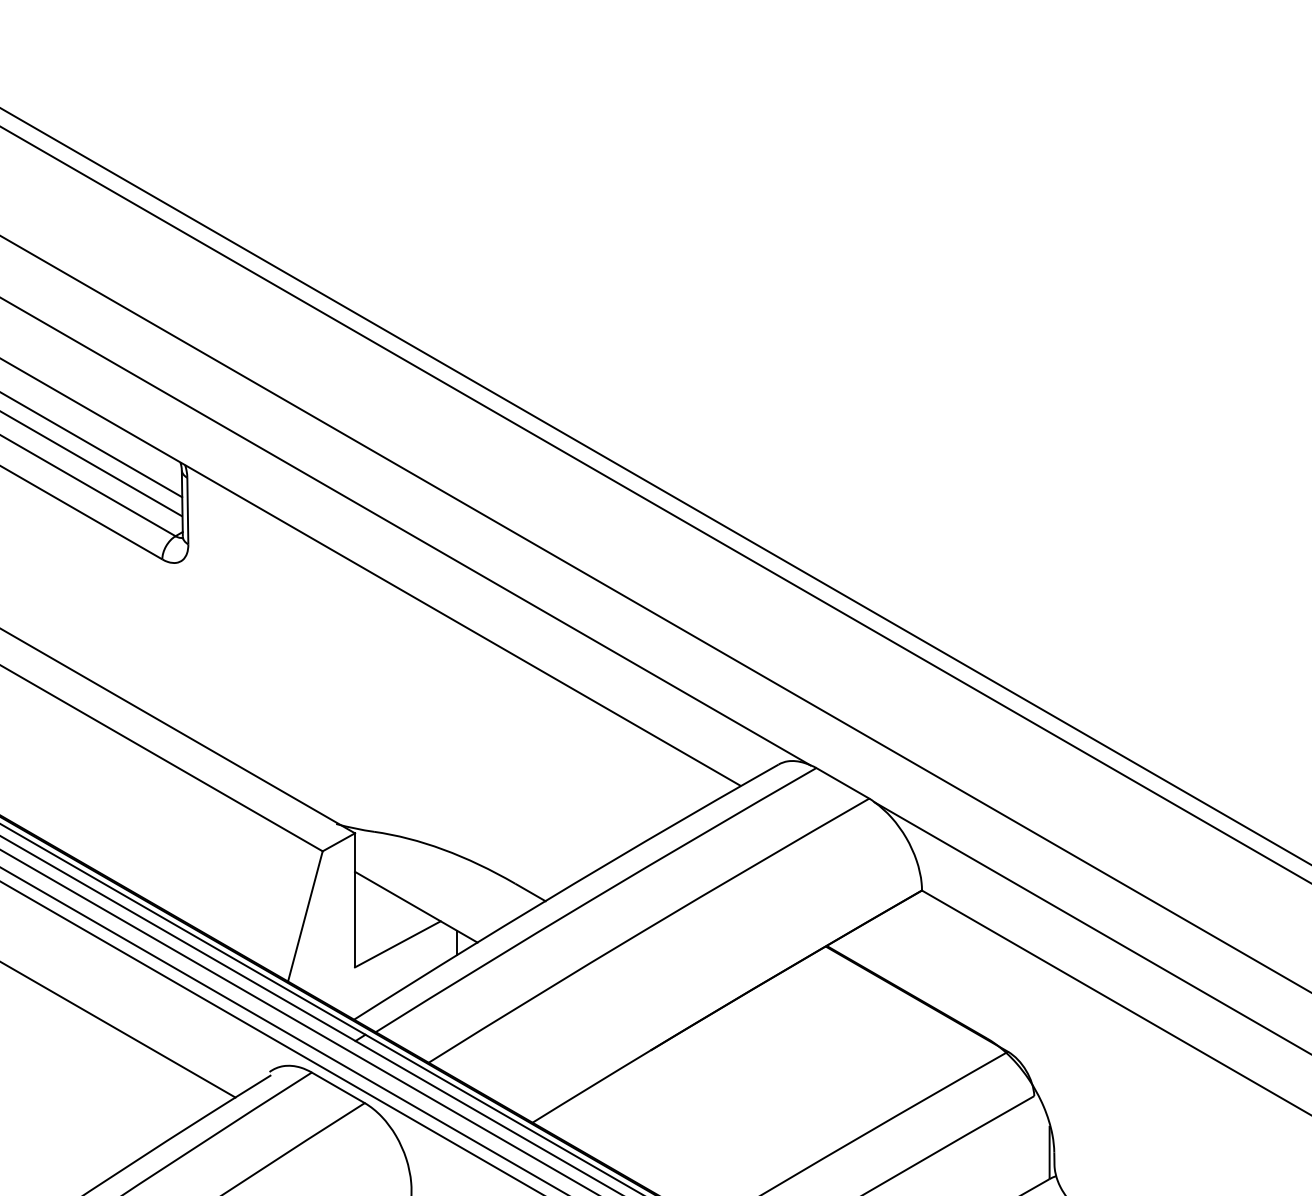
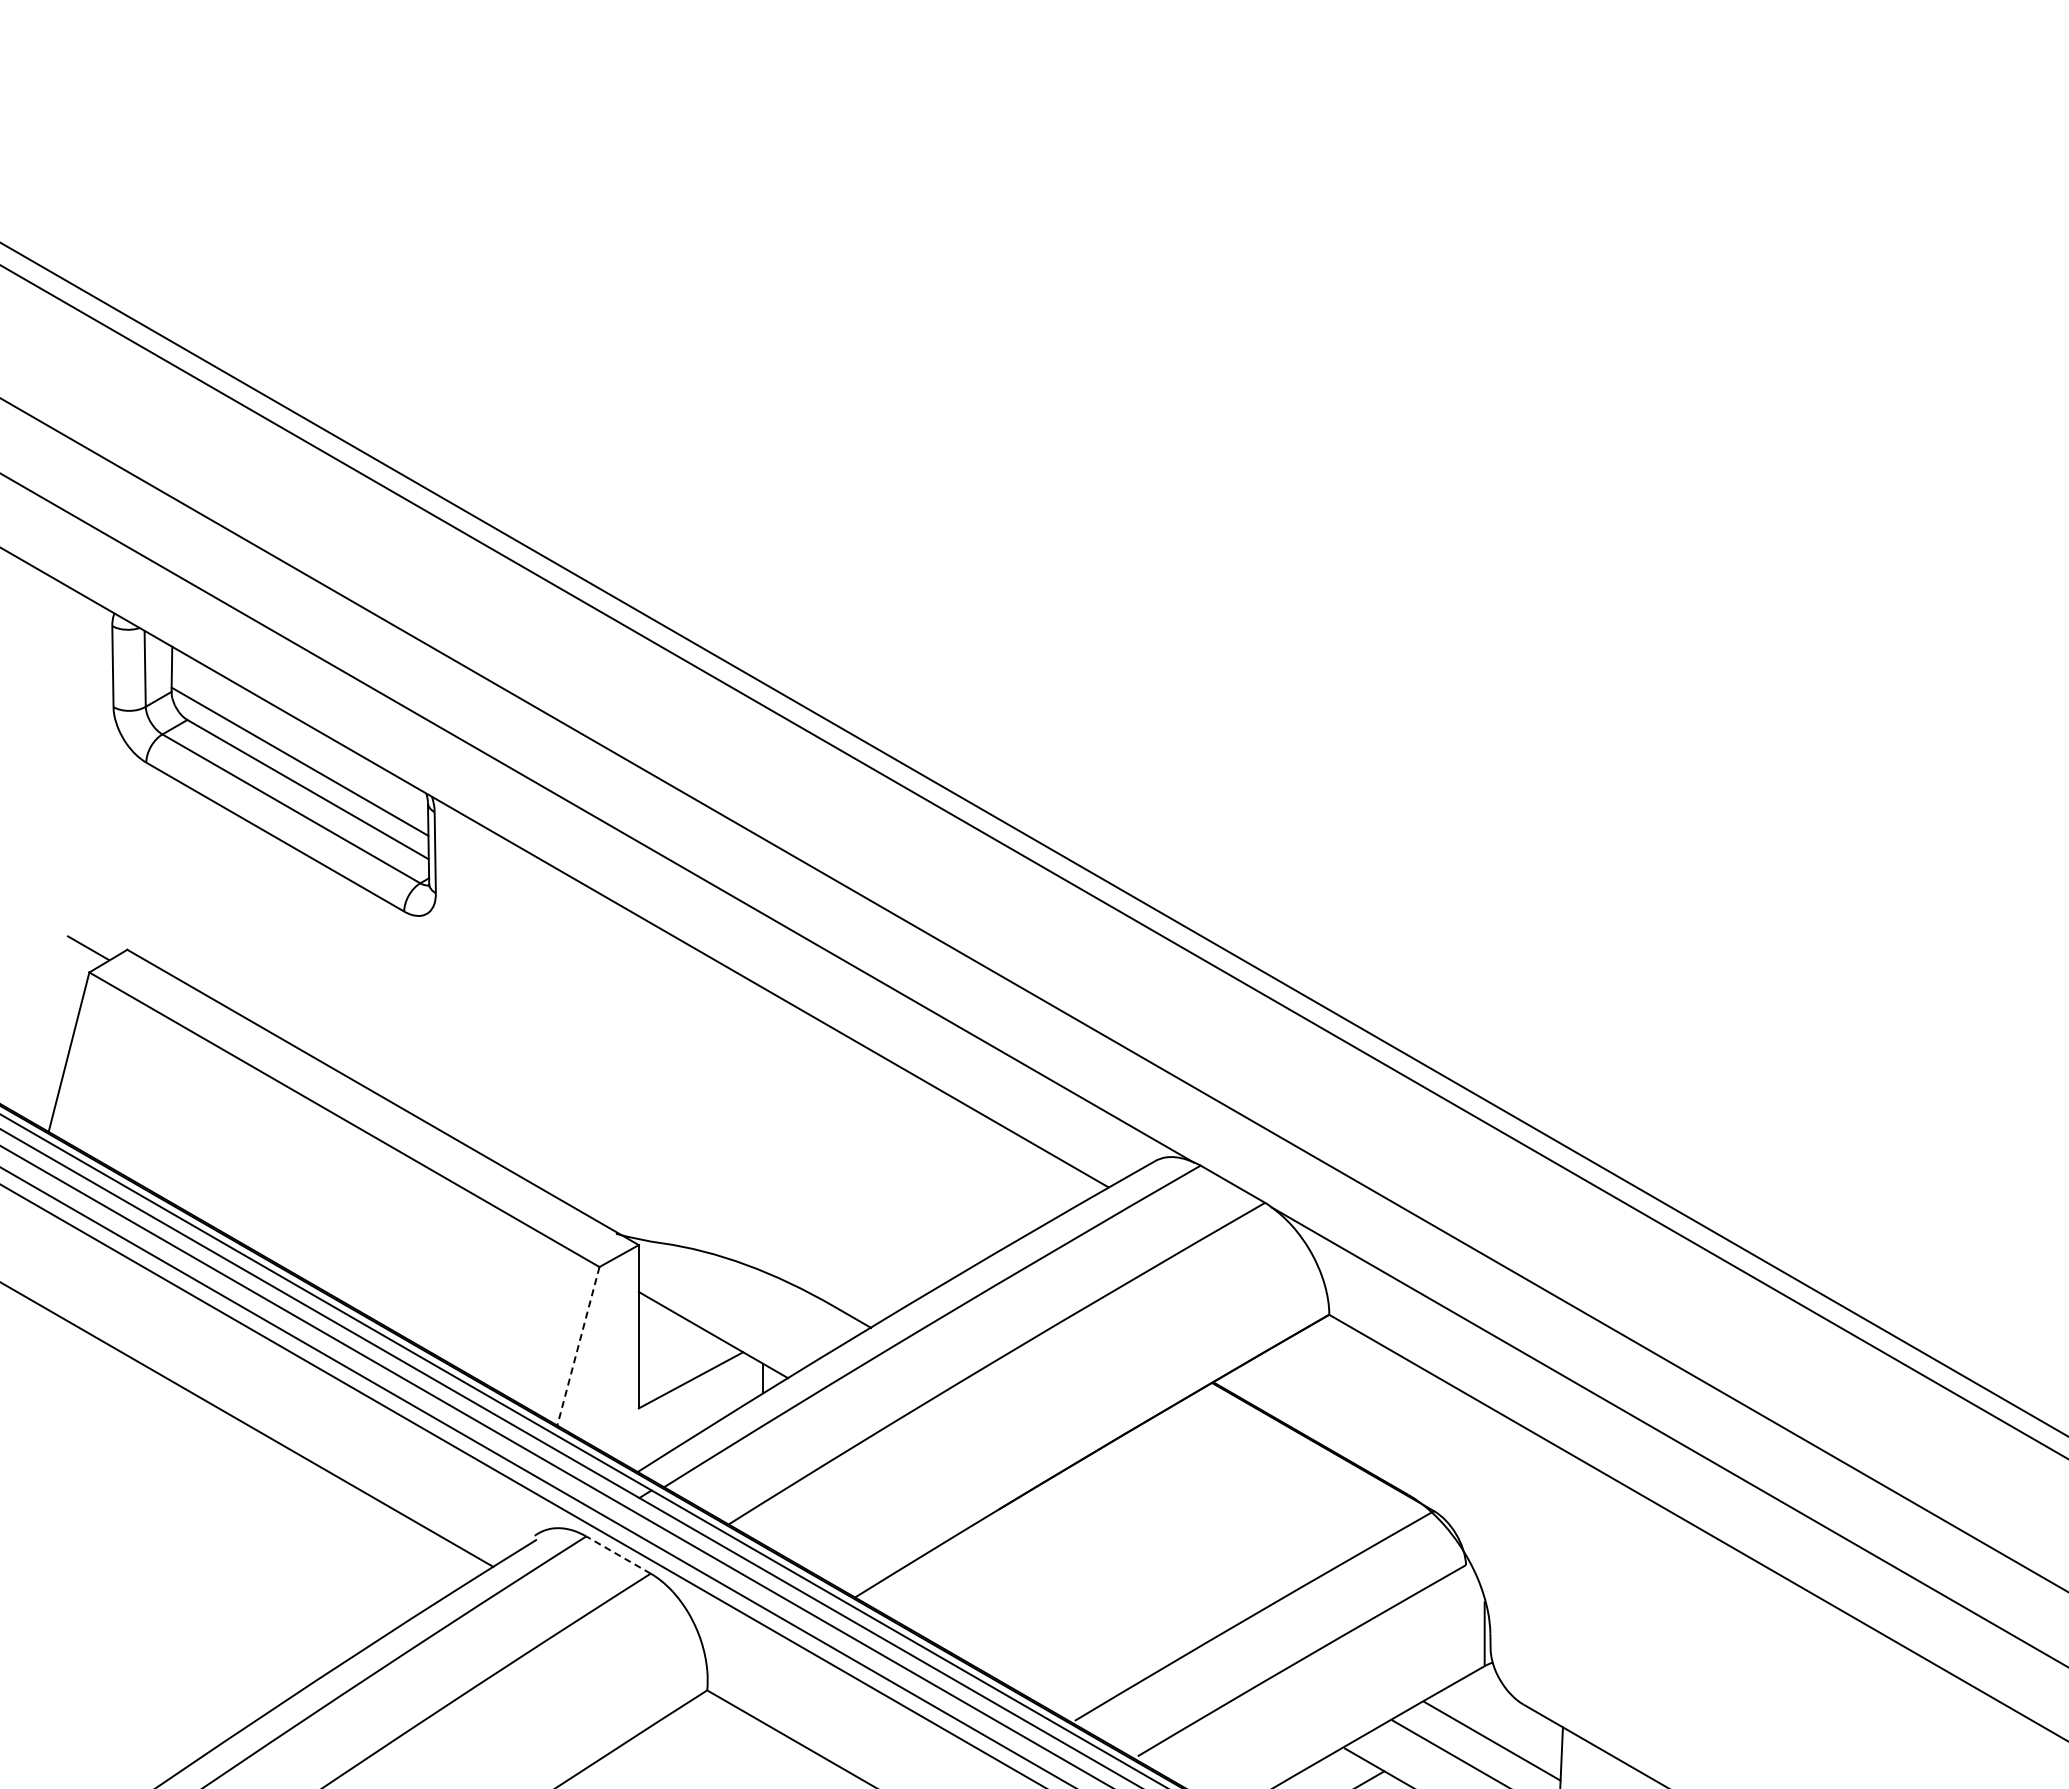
line: (305, 916) -> (578, 1346), solid -> dashed
line: (338, 1087) -> (618, 1554), solid -> dashed

